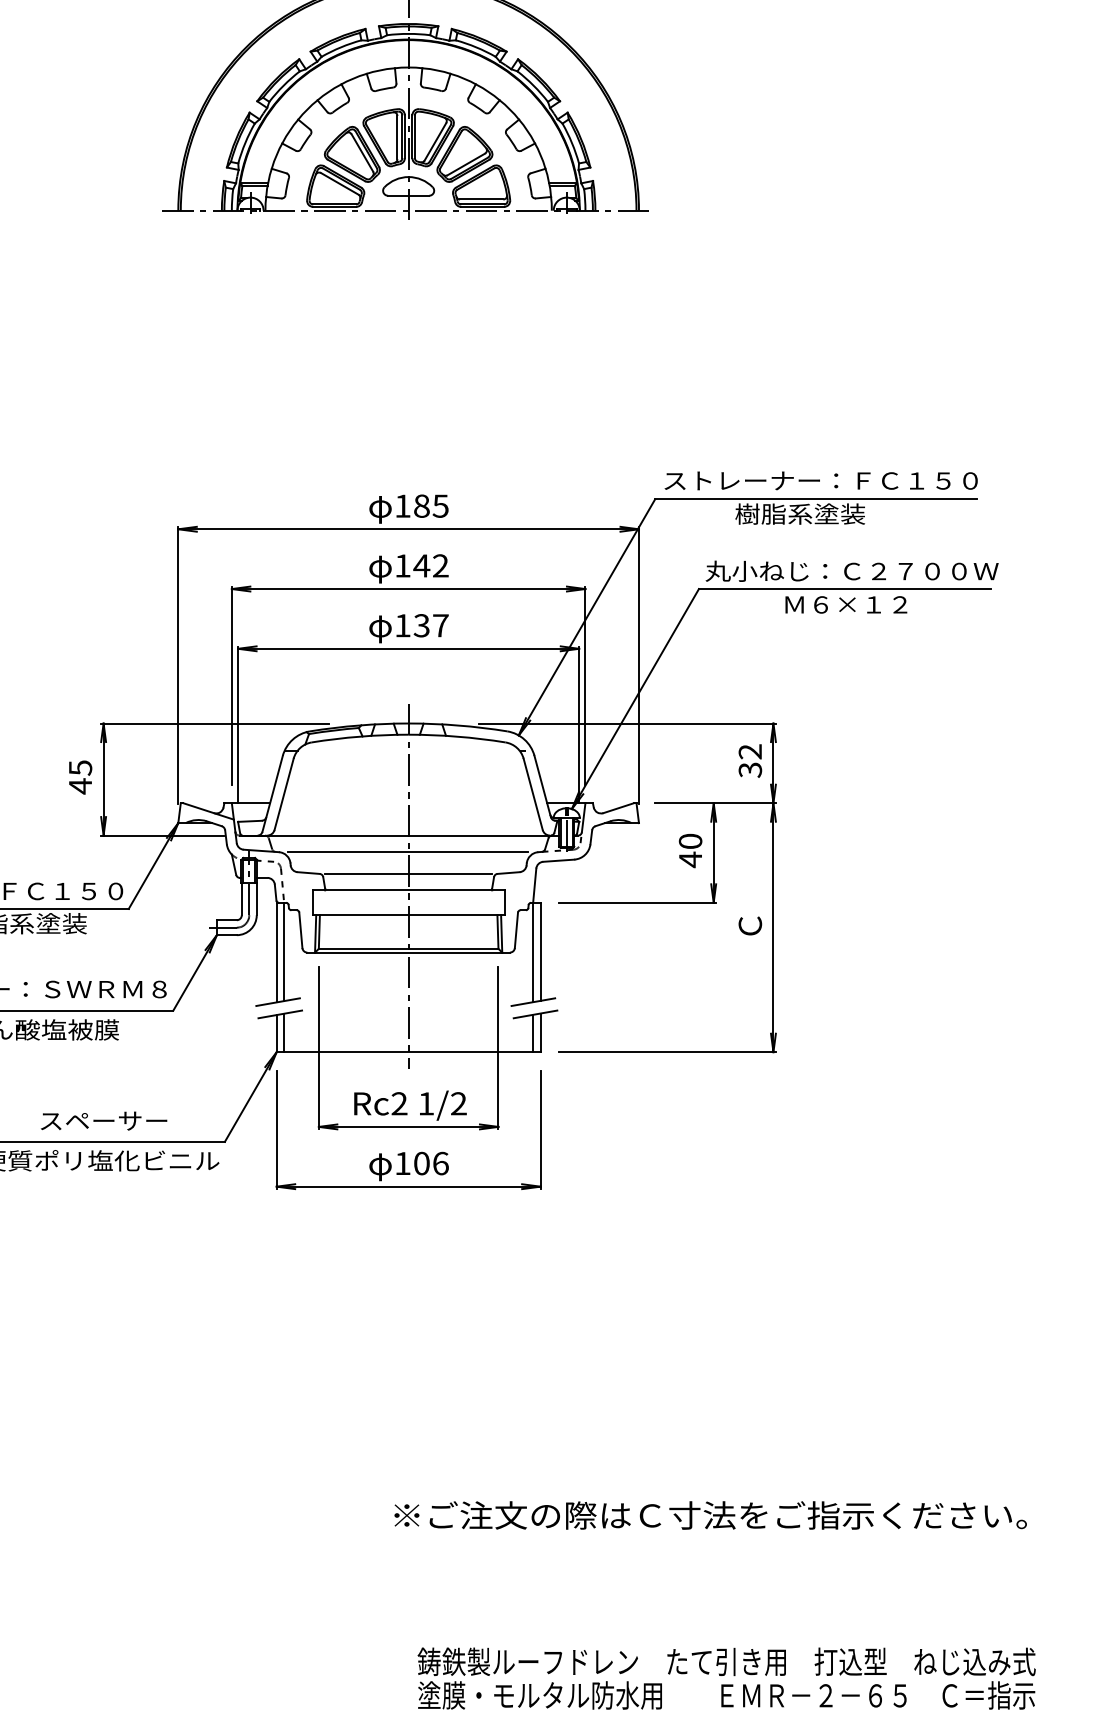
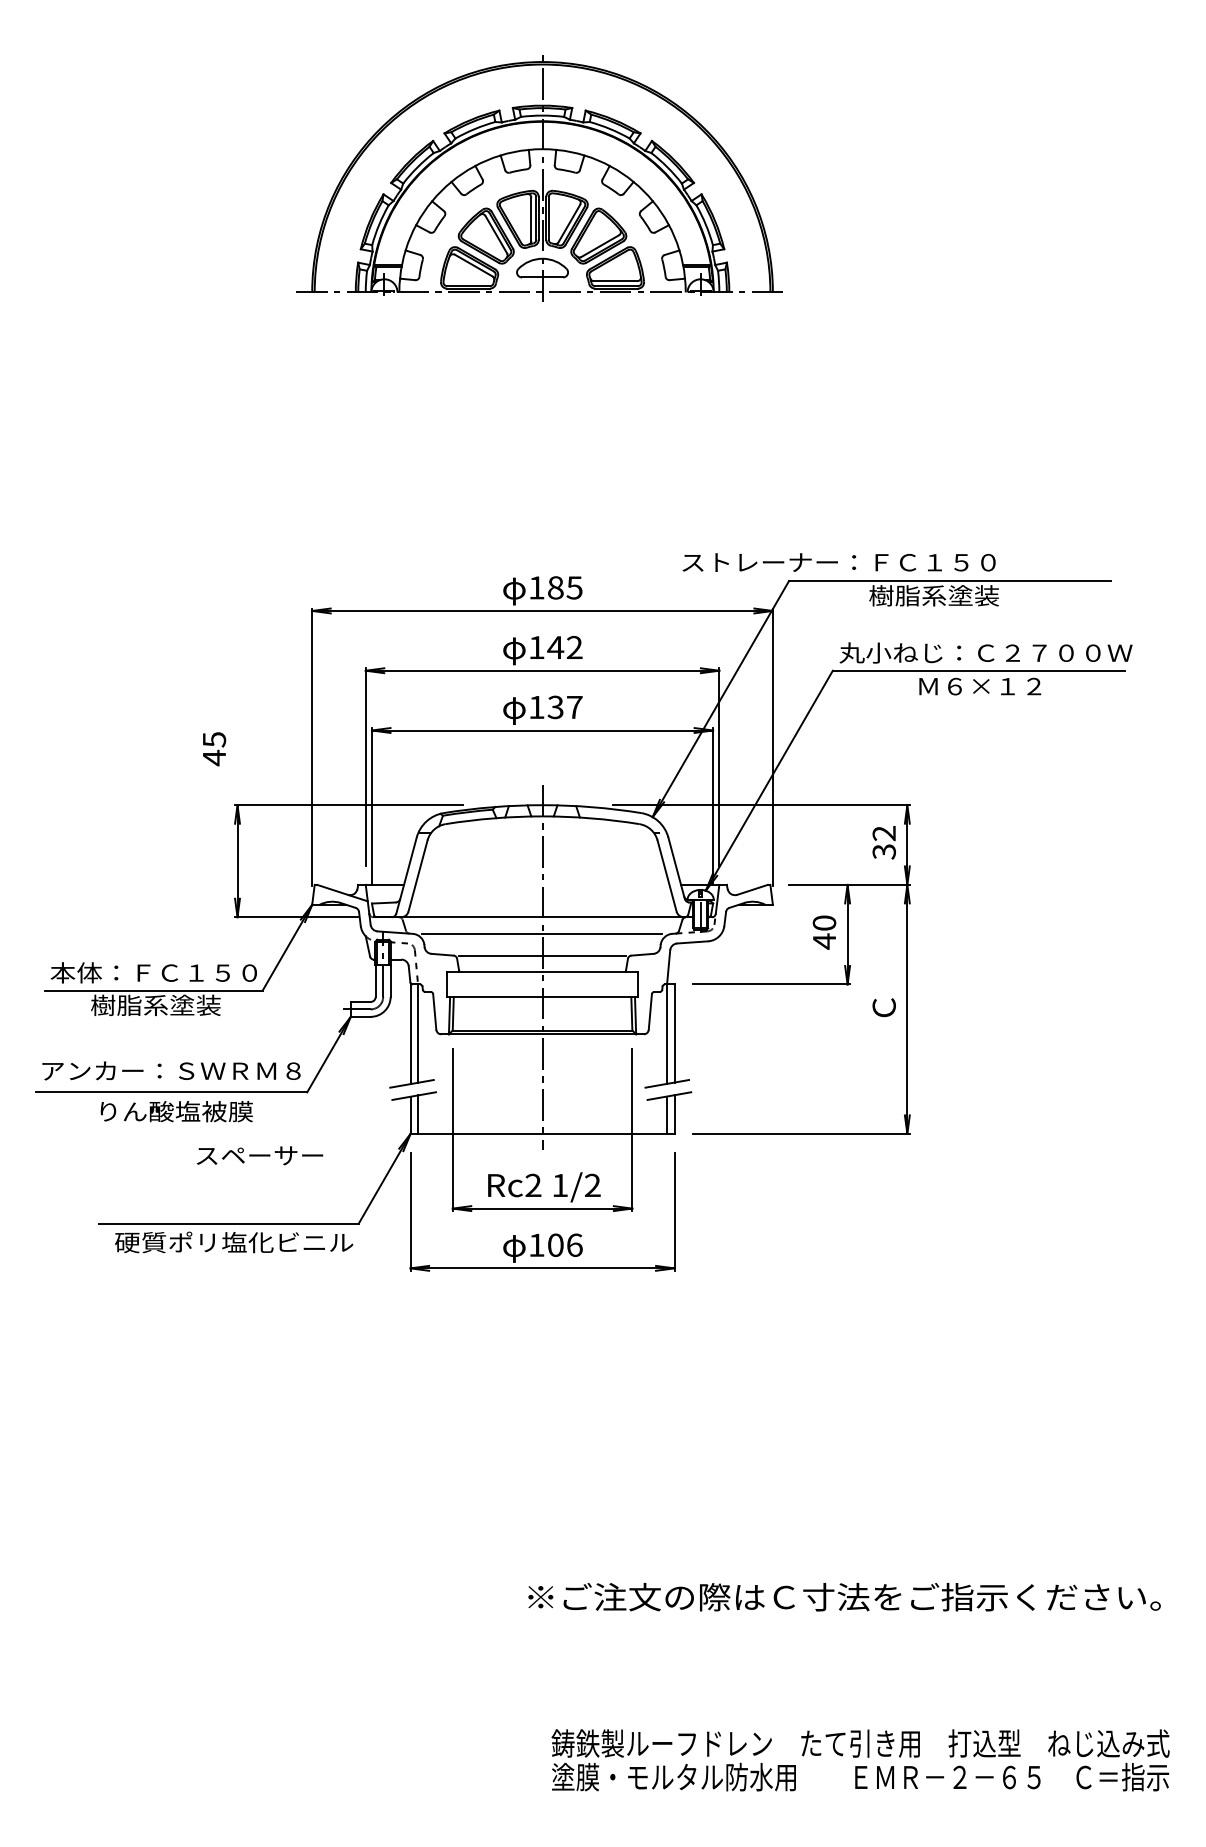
text: (820, 480) -> (838, 562), moved
text: (80, 777) -> (214, 749), moved
text: (103, 1120) -> (259, 1155), moved

